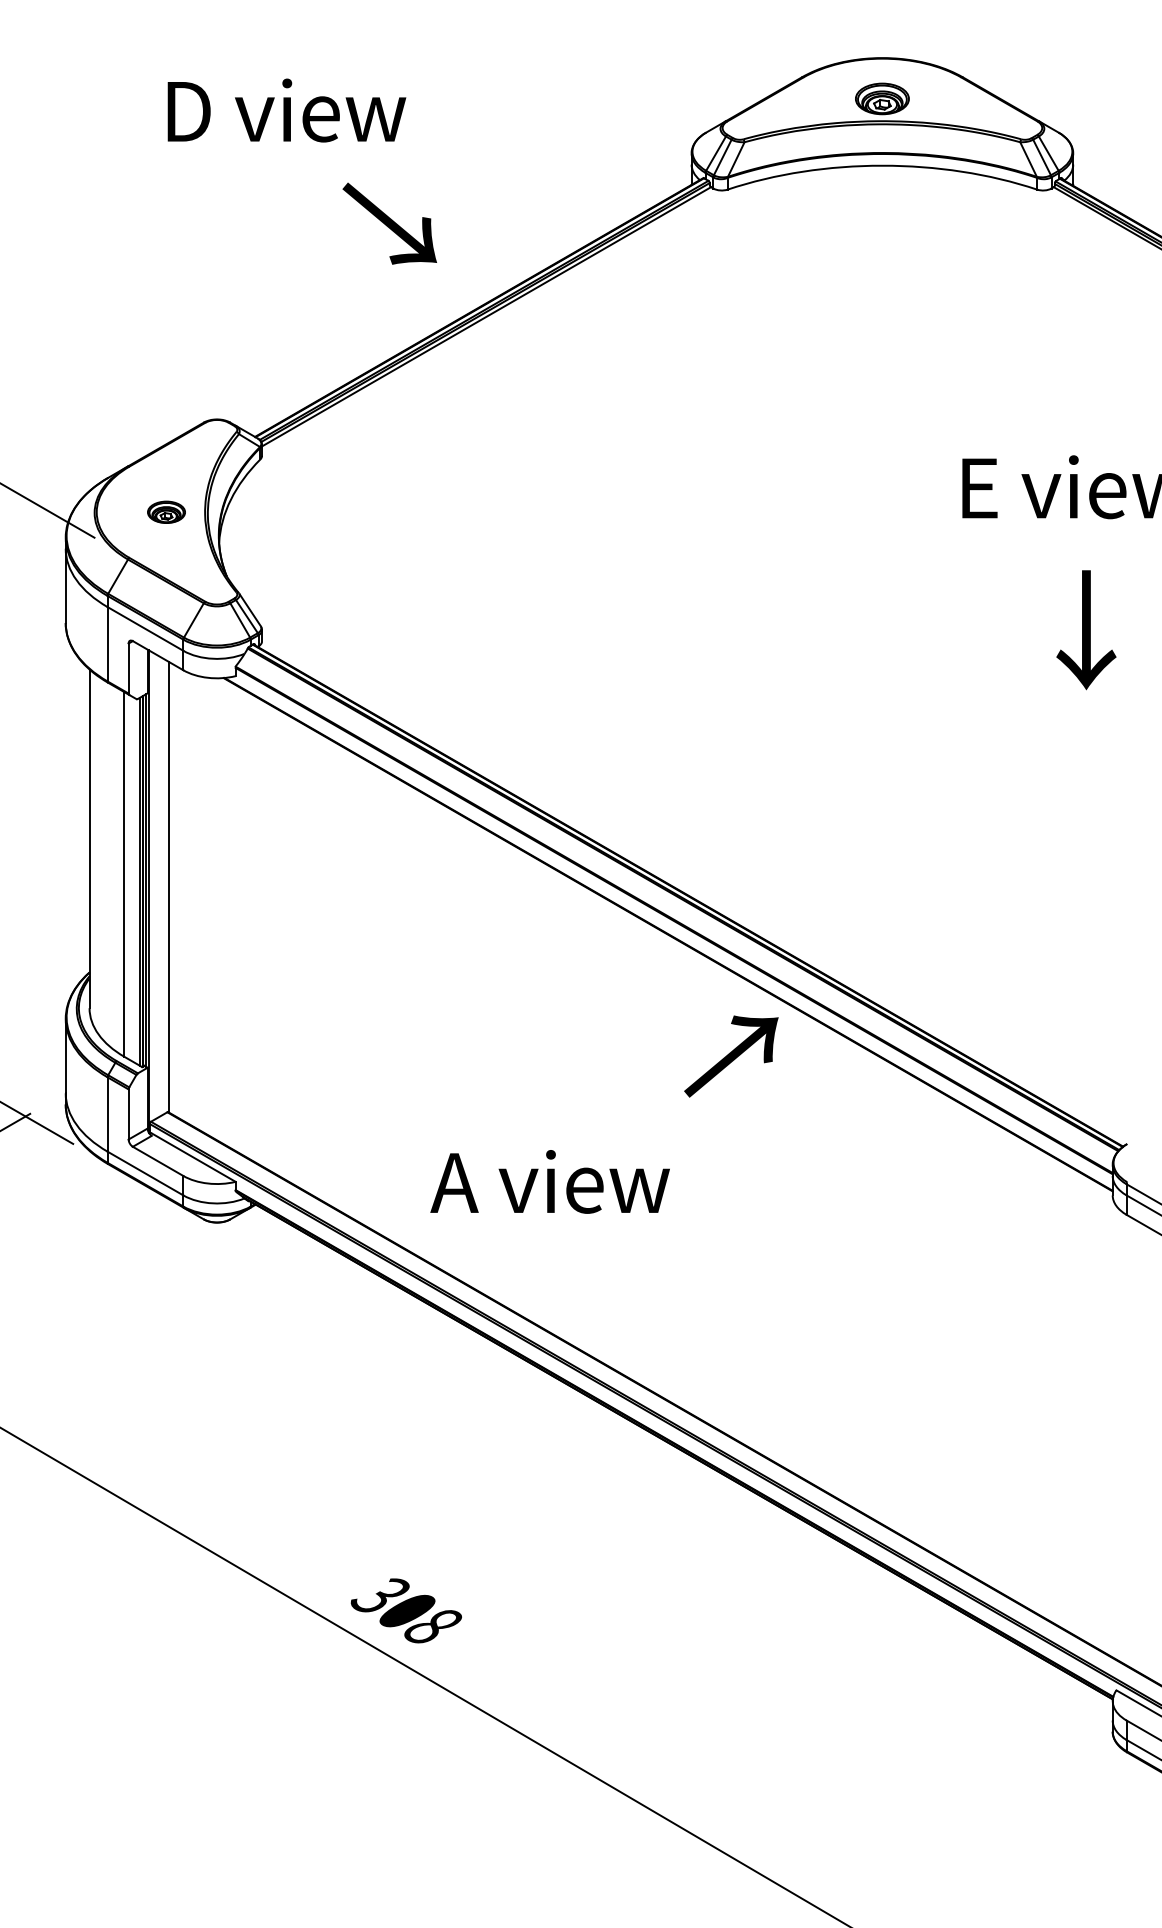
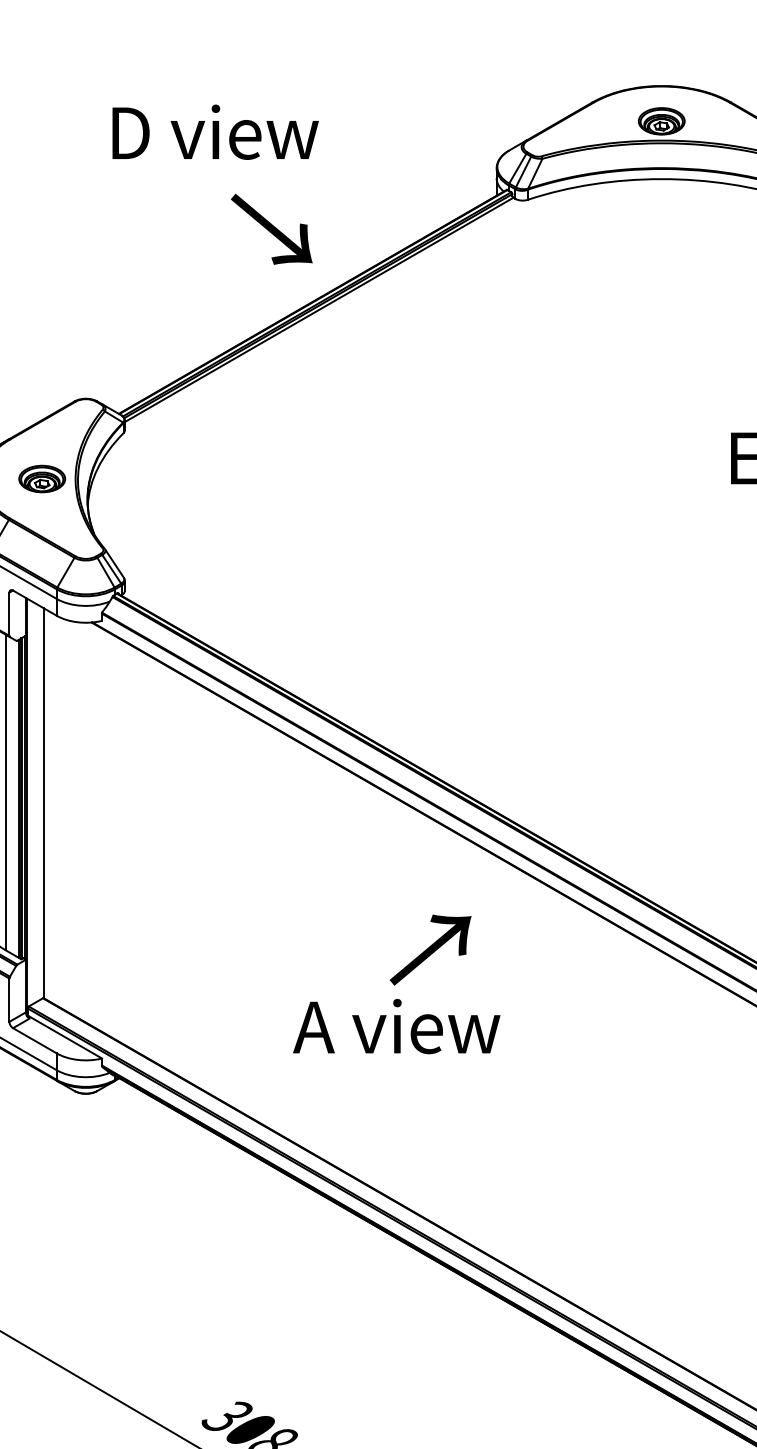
text: (286, 110) -> (215, 132), moved
text: (389, 223) -> (271, 229), moved
part: (166, 512) -> (42, 479), size x1.43
text: (731, 1056) -> (430, 950), moved
text: (549, 1181) -> (396, 1026), moved

